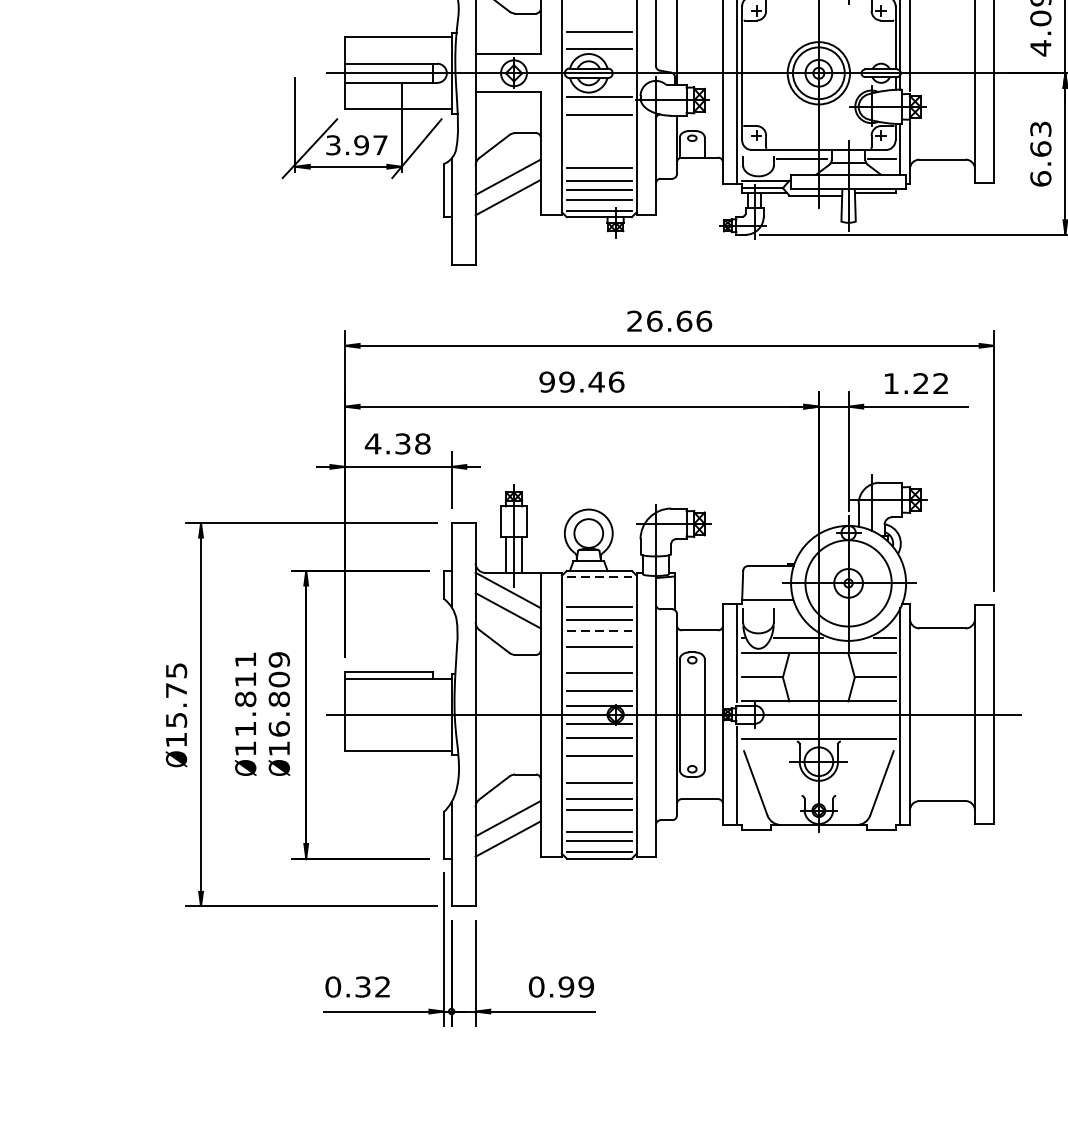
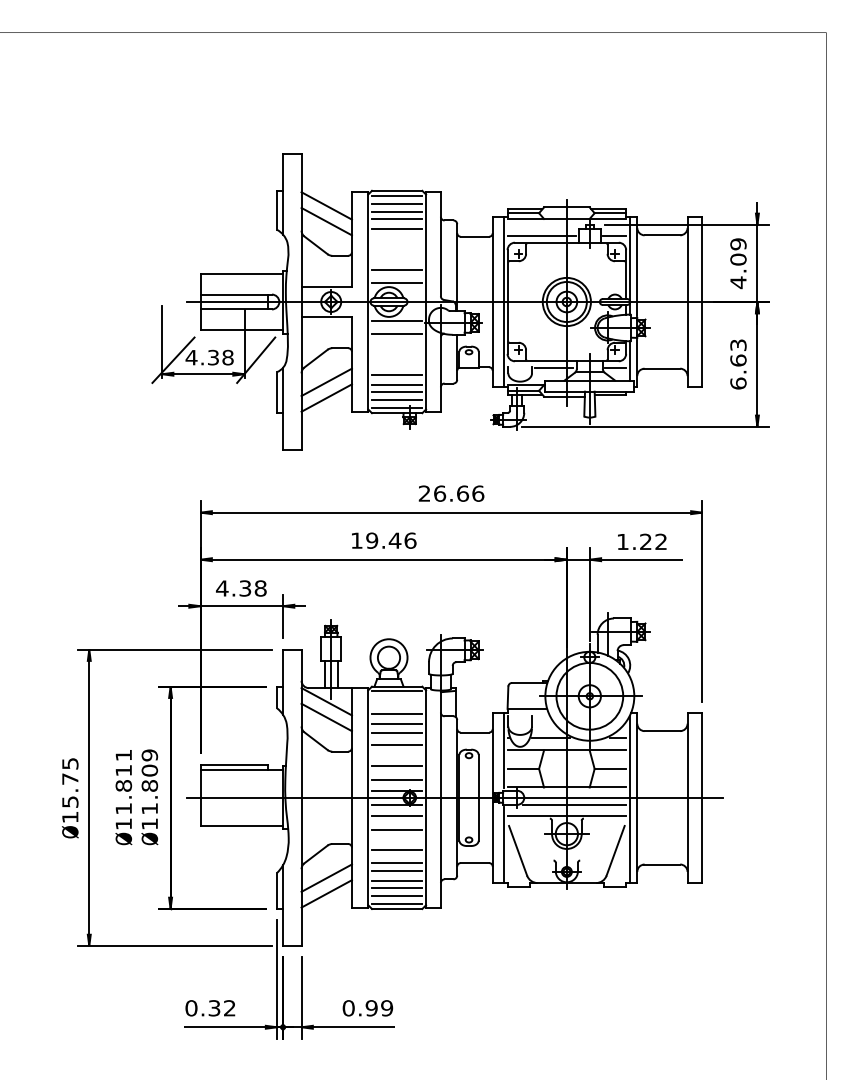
text: (356, 145) -> (209, 357), 3.97 -> 4.38
text: (546, 381) -> (356, 540), 99.46 -> 19.46
line: (599, 577) -> (397, 691), dashed -> solid
line: (599, 631) -> (397, 733), dashed -> solid
line: (828, 724) -> (574, 805), added
text: (278, 728) -> (149, 808), 16.809 -> 11.809
line: (598, 822) -> (396, 881), added

